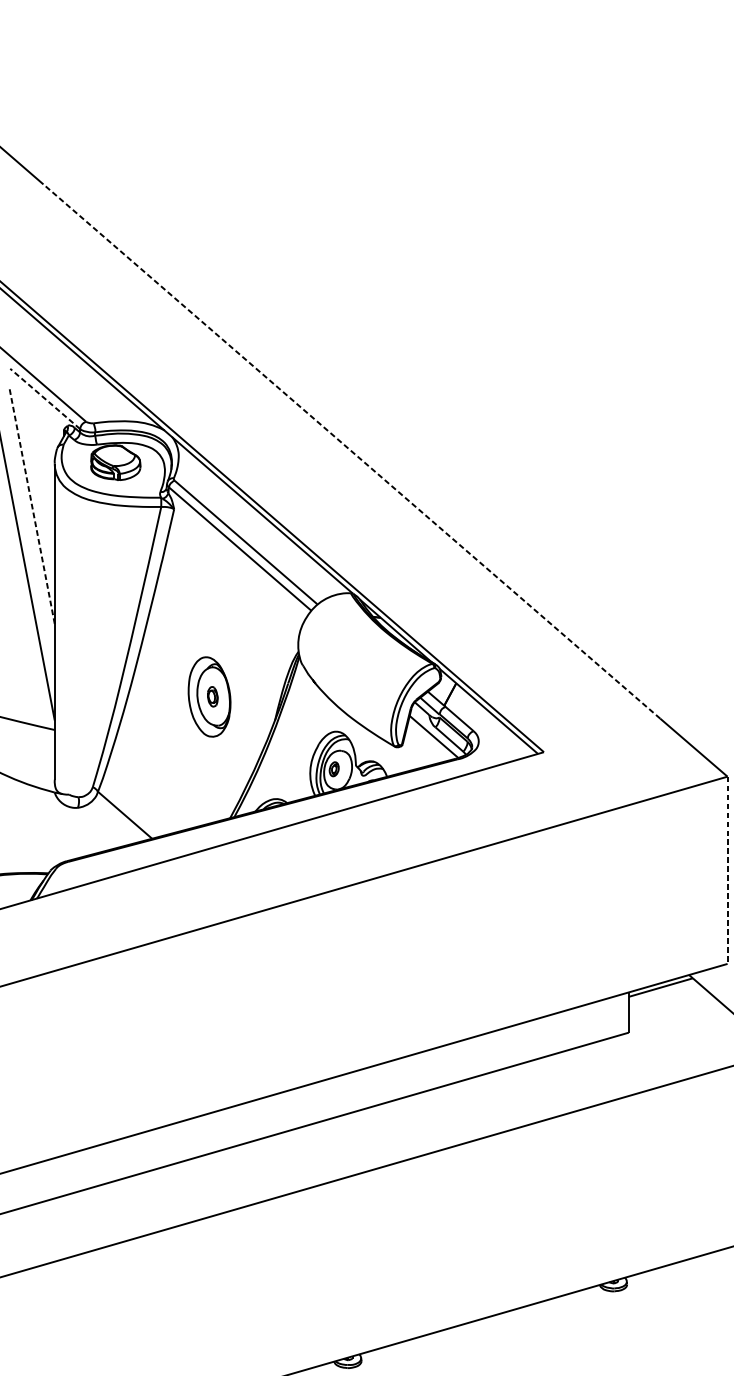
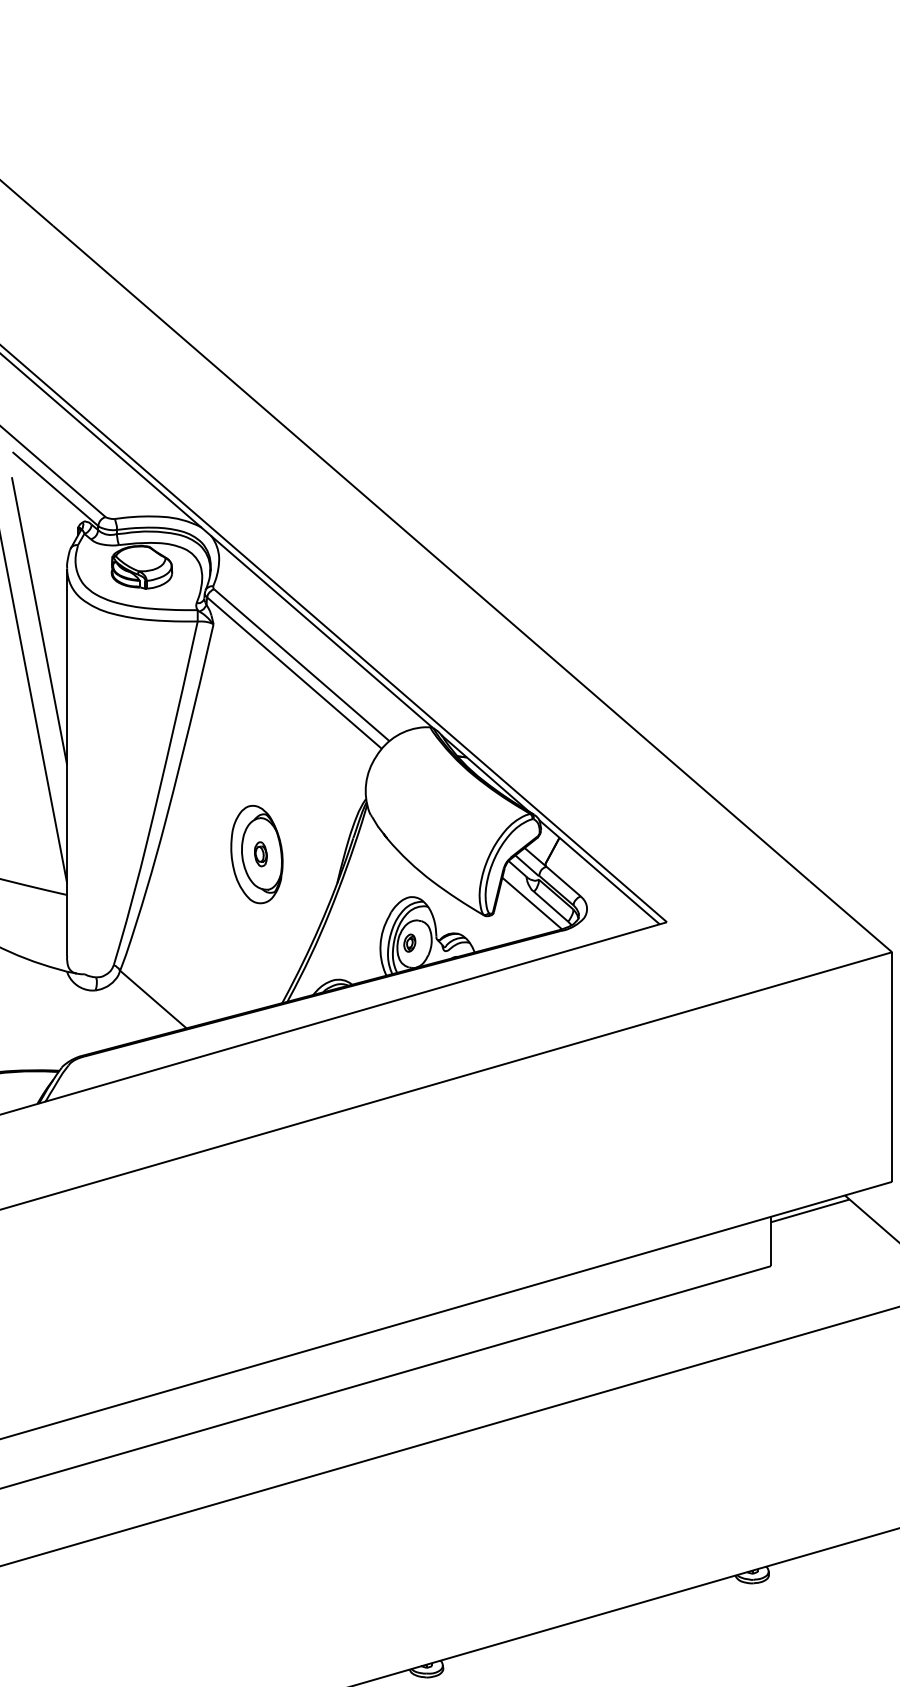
line: (45, 399) -> (55, 489), dashed -> solid
line: (351, 451) -> (431, 553), dashed -> solid
line: (32, 506) -> (39, 621), dashed -> solid
line: (727, 870) -> (892, 1067), dashed -> solid

